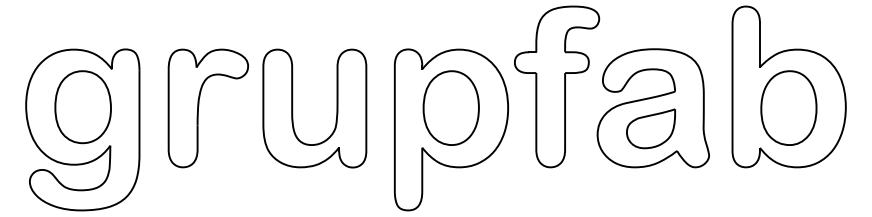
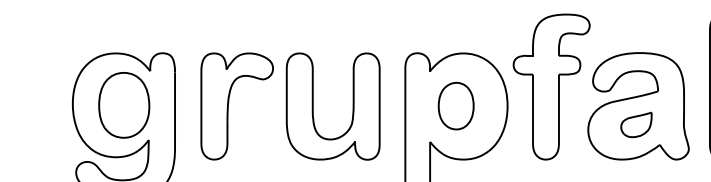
part: (450, 107) -> (455, 105), size x0.7
part: (650, 128) -> (635, 124), size x0.7

